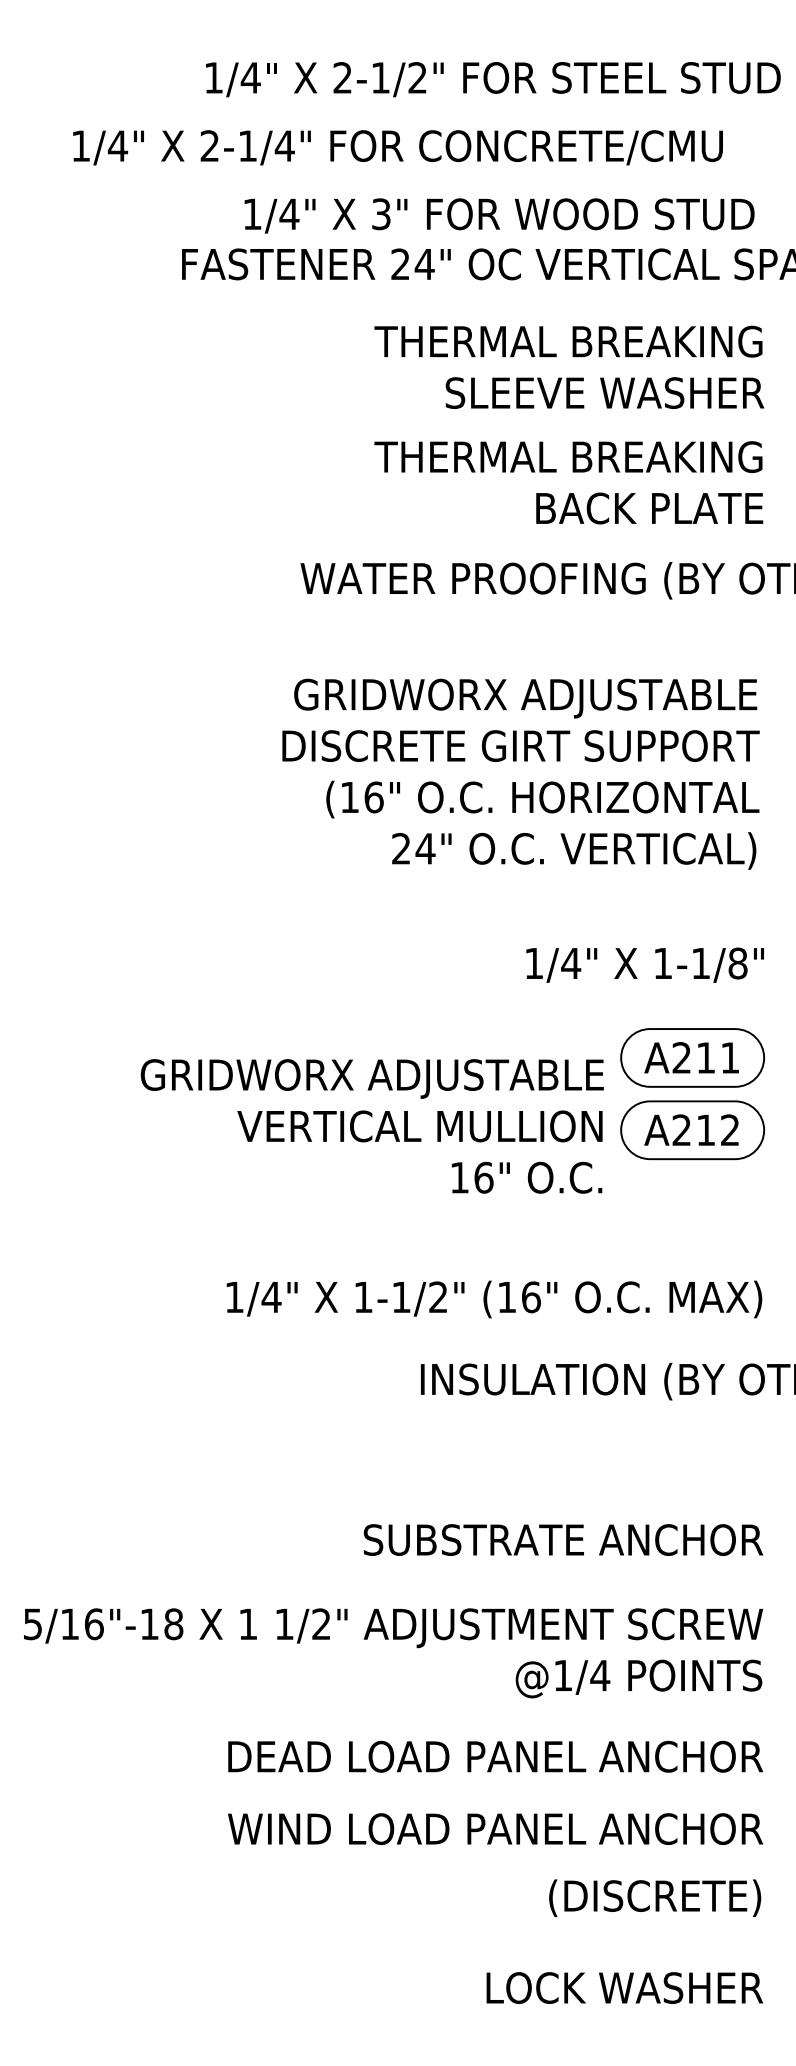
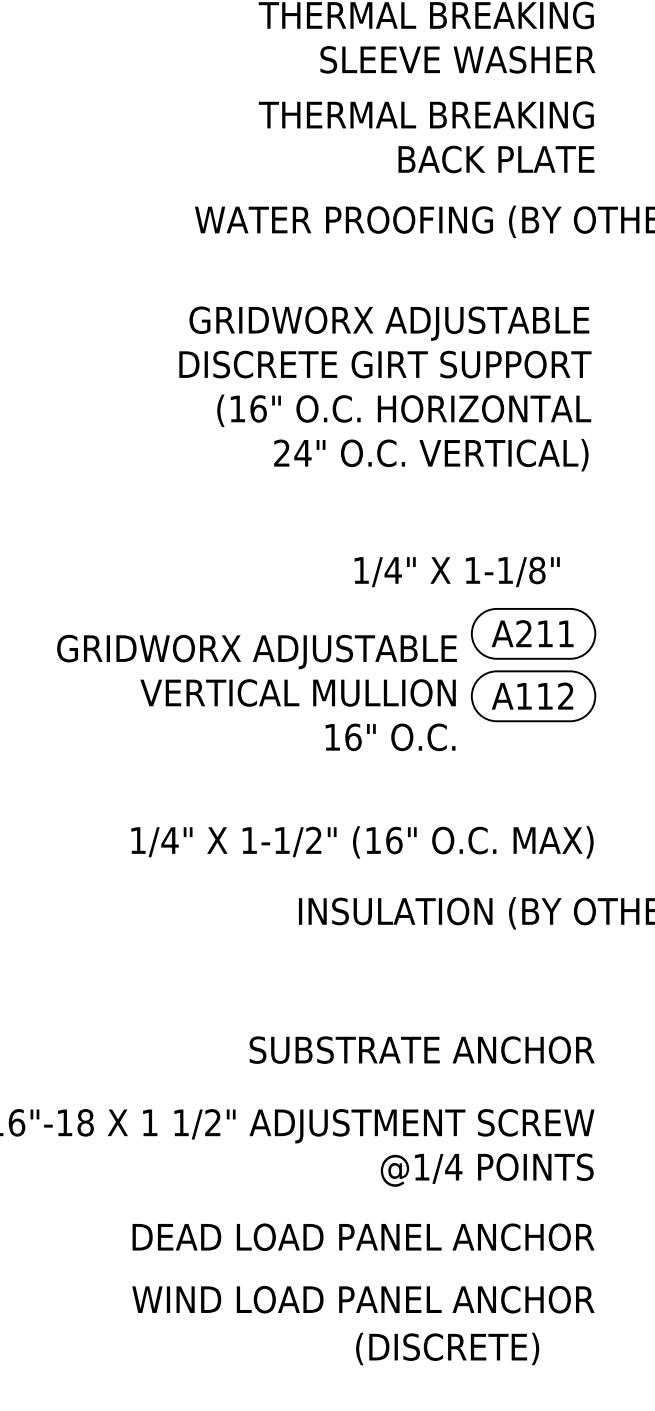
text: (644, 964) -> (456, 571), moved
text: (681, 1129) -> (523, 695), A212 -> A112
text: (655, 1897) -> (447, 1348), moved

